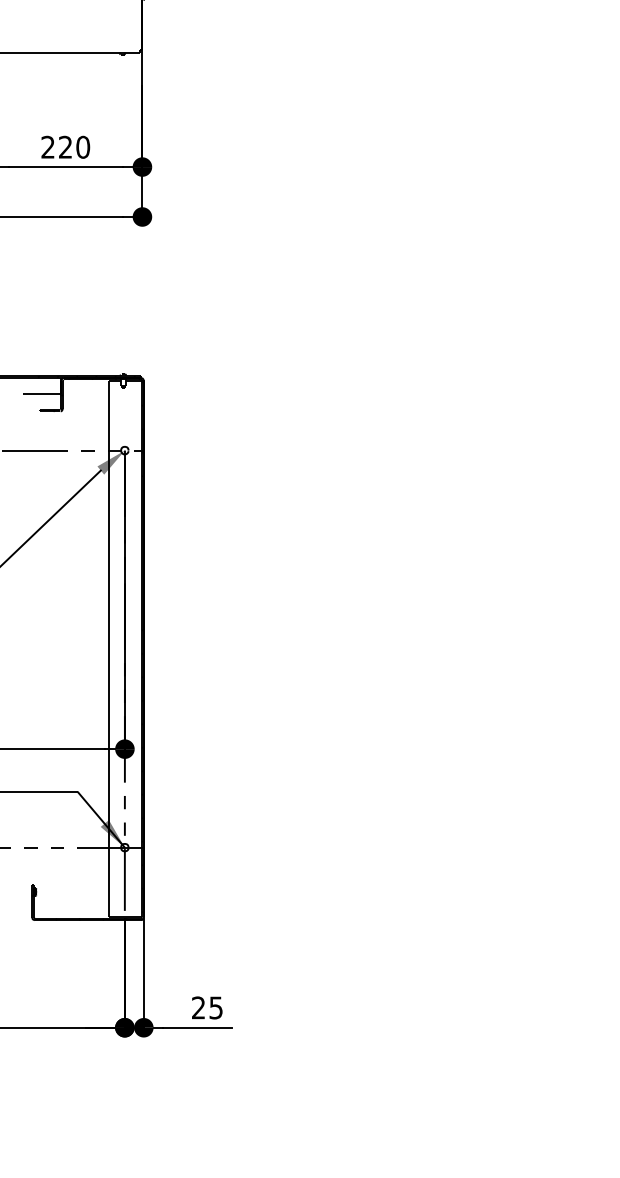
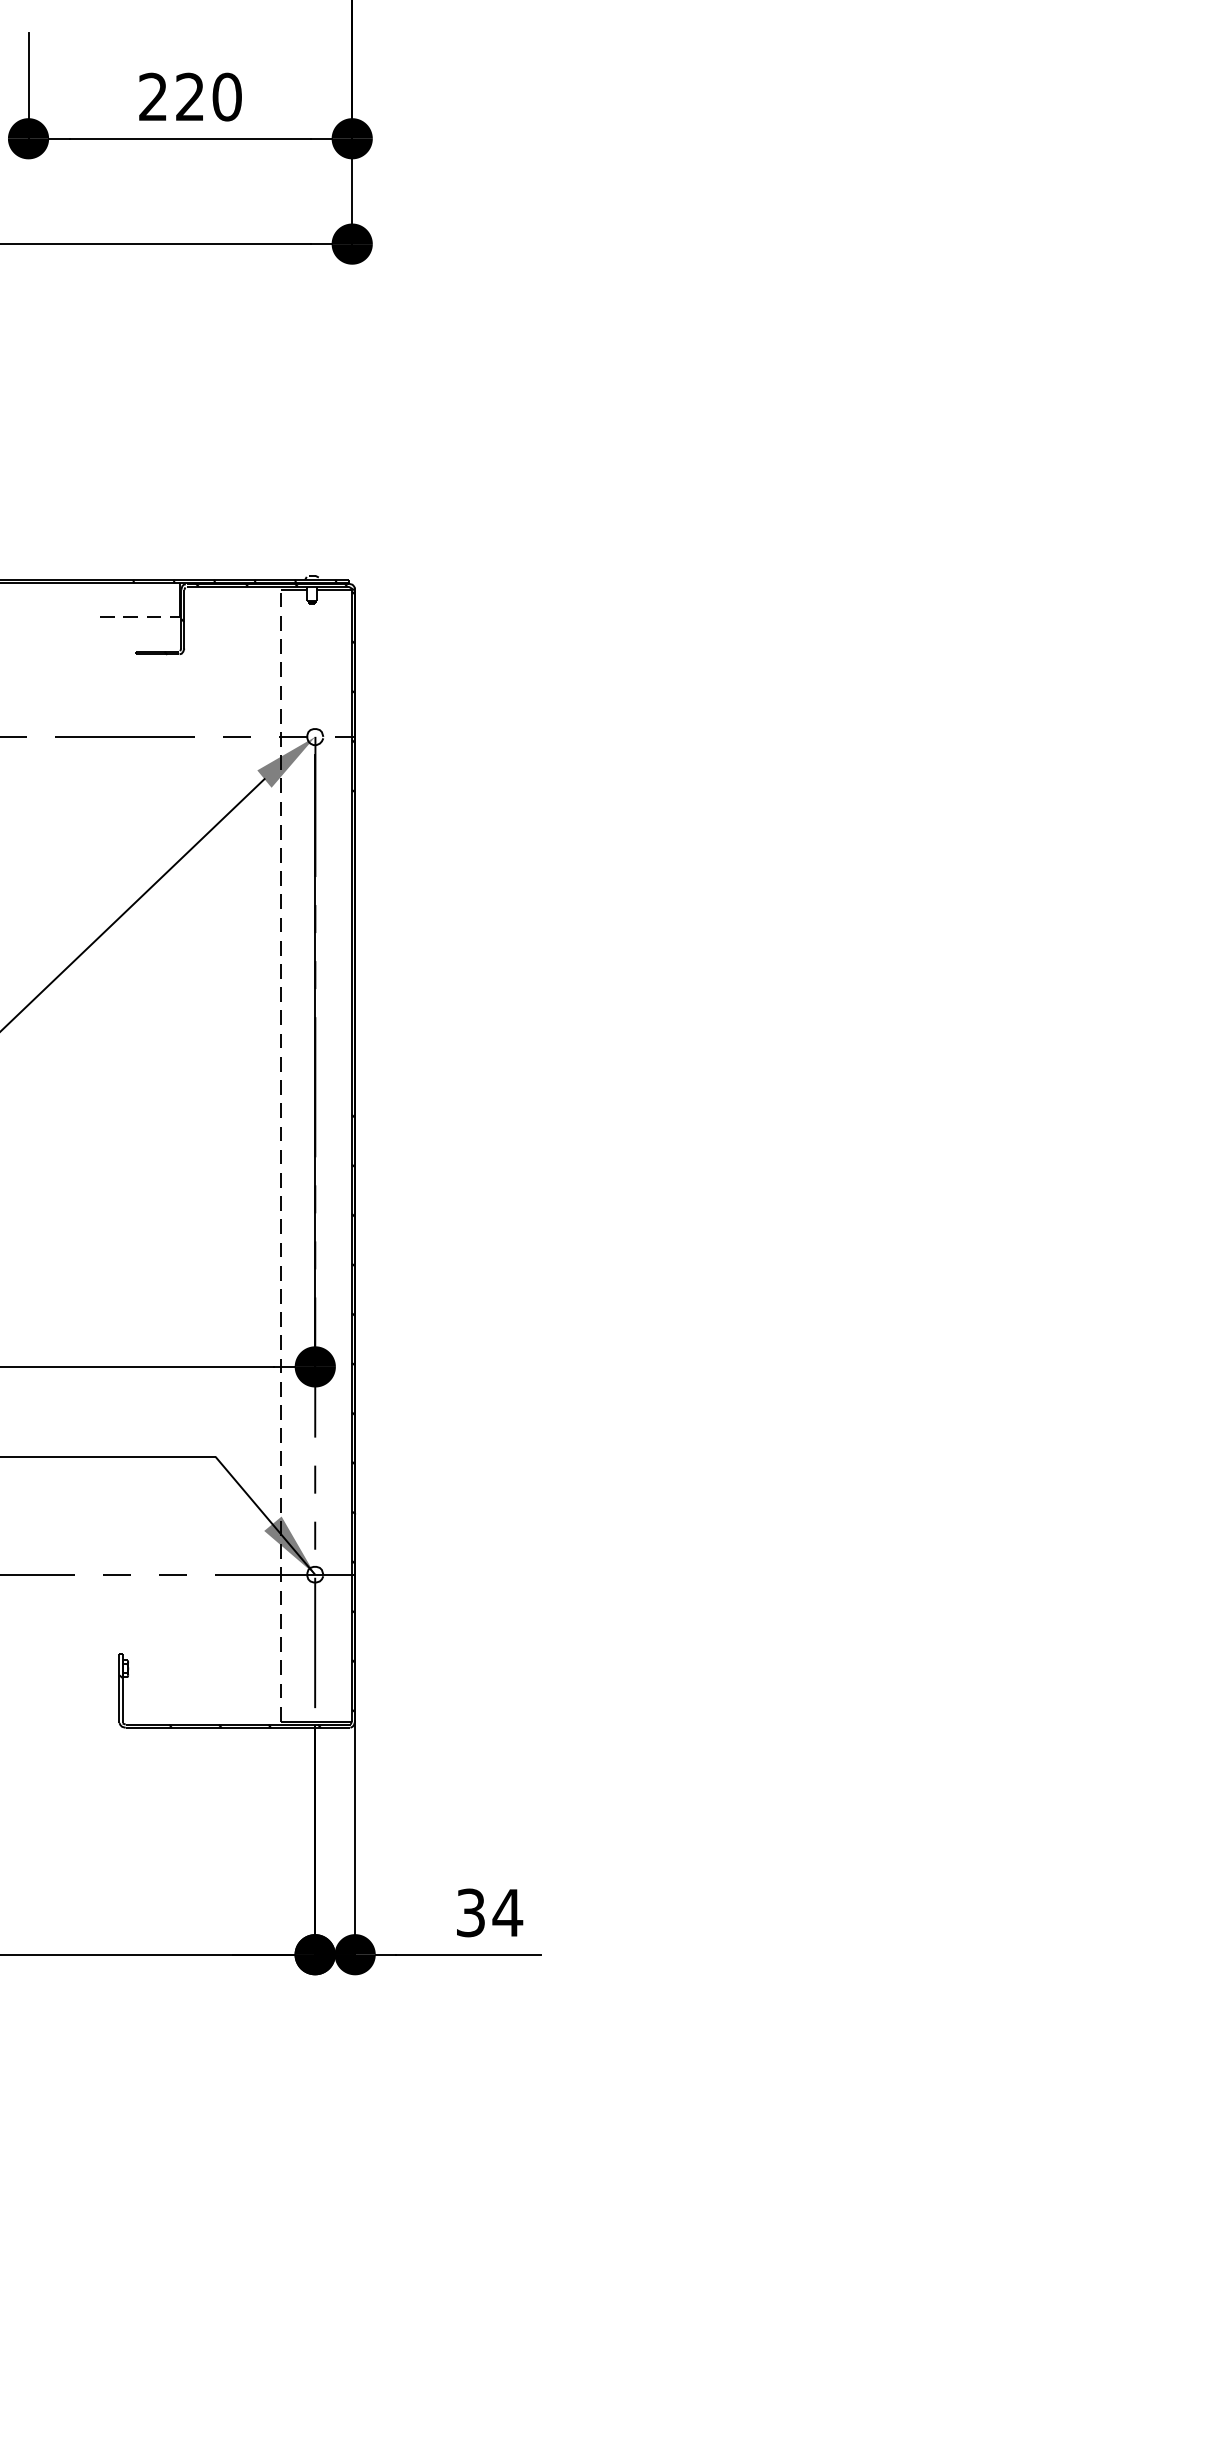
line: (41, 393) -> (139, 616), solid -> dashed
line: (108, 648) -> (280, 1154), solid -> dashed
text: (207, 1007) -> (489, 1911), 25 -> 34

